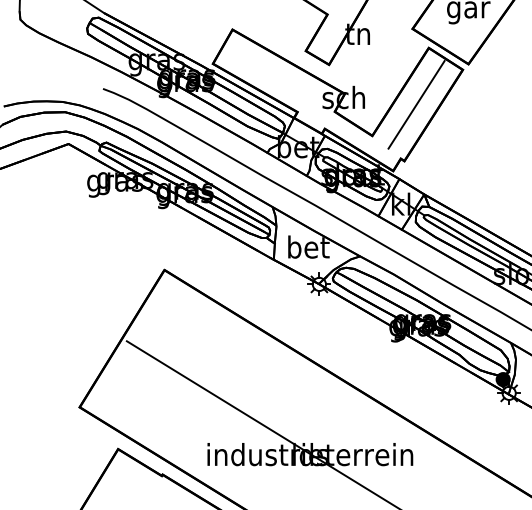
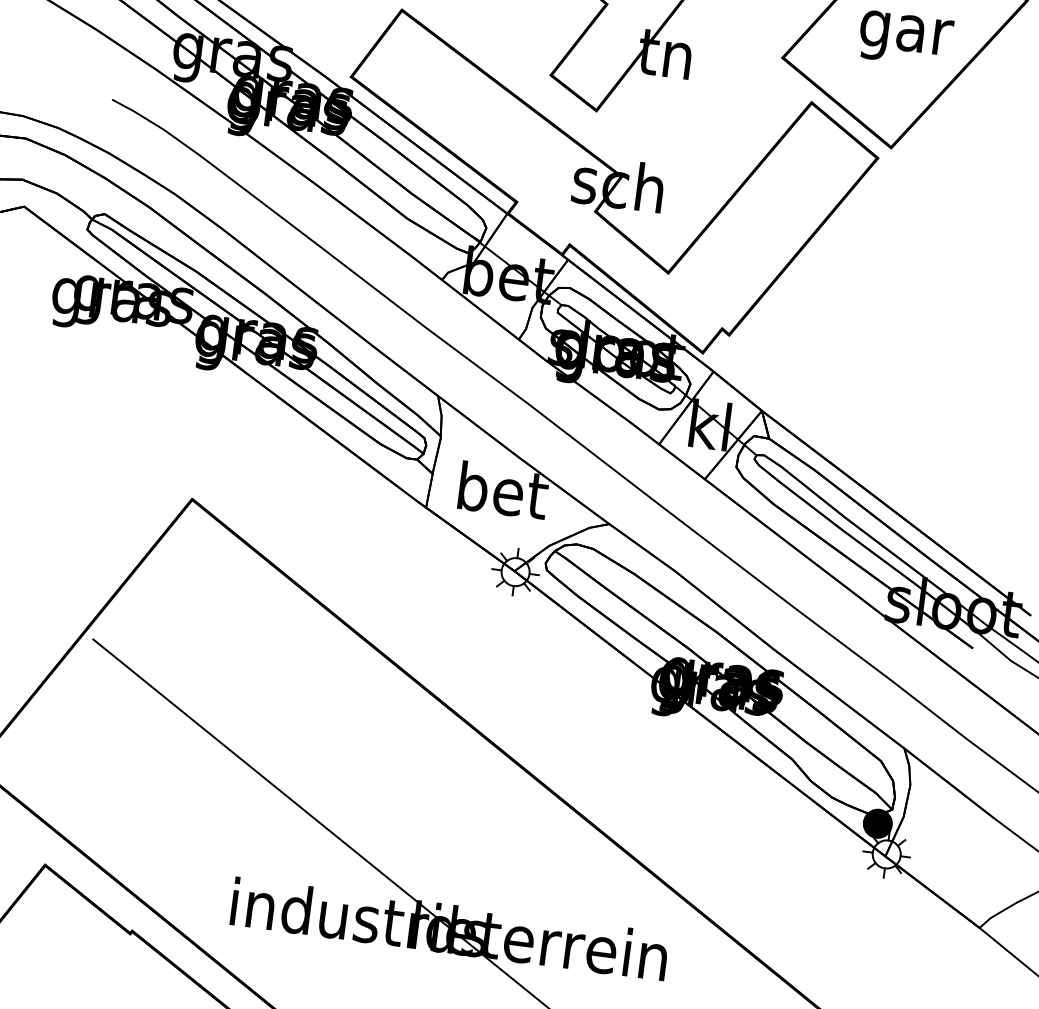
line: (416, 104) -> (770, 218), removed

